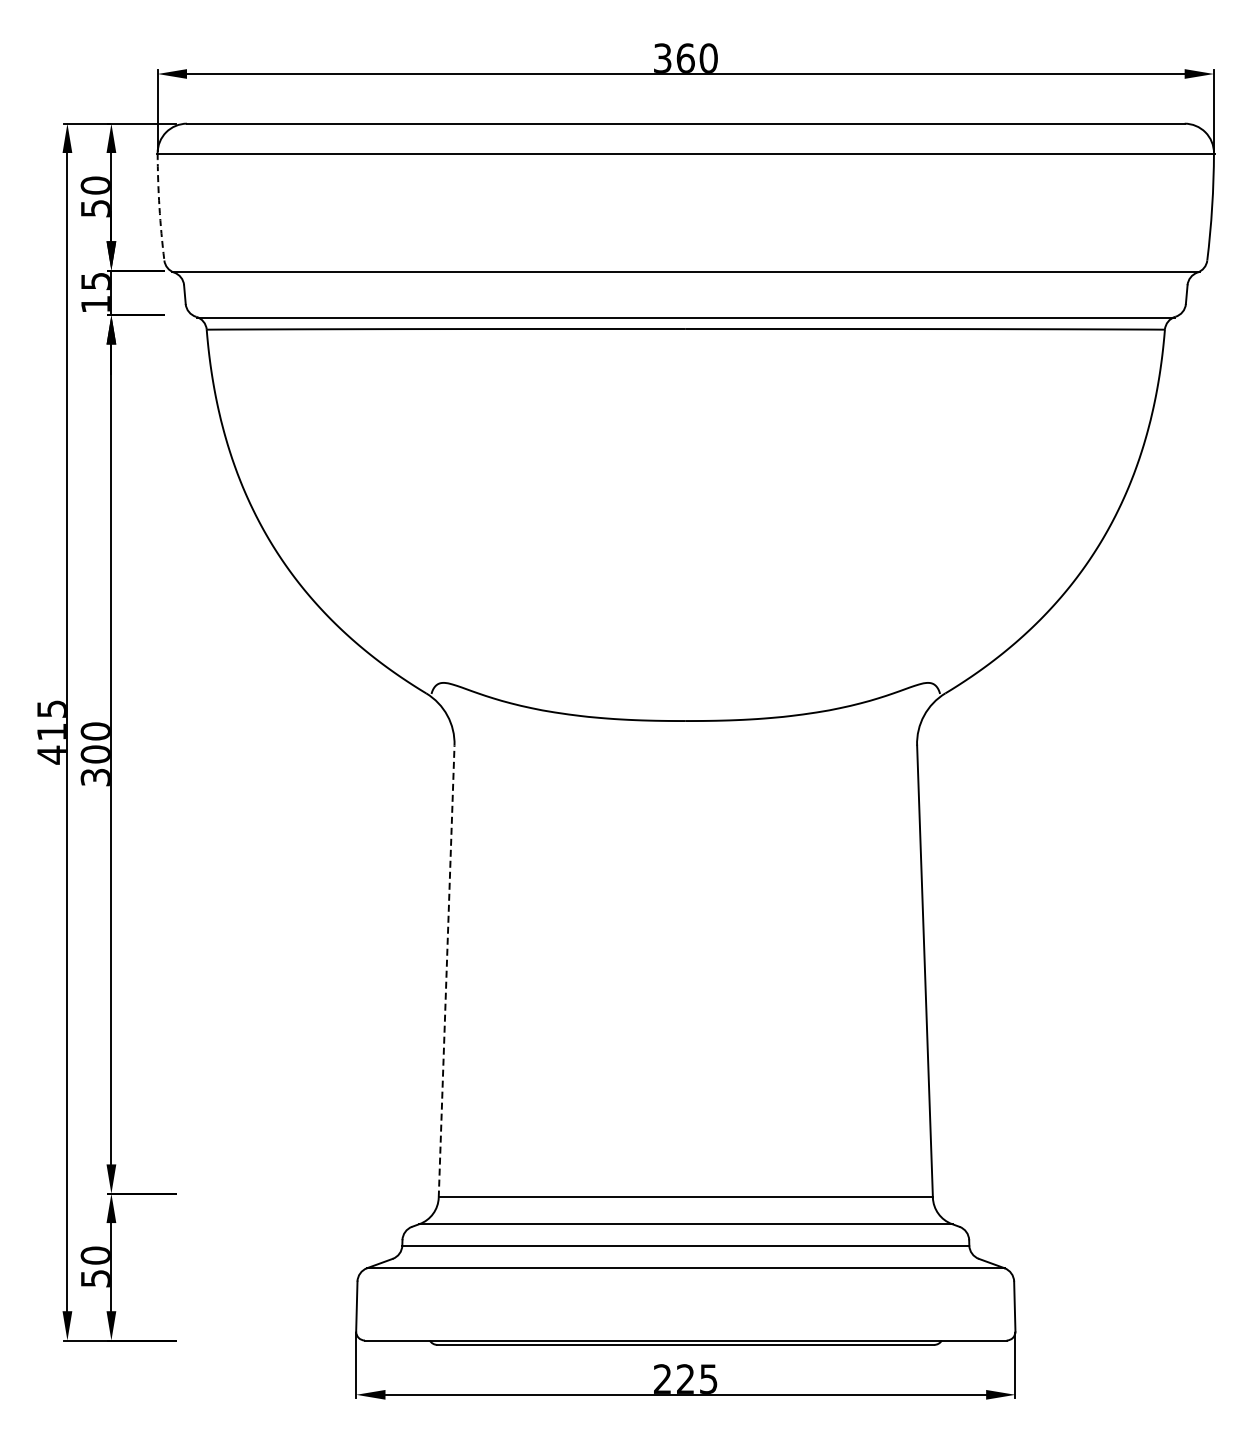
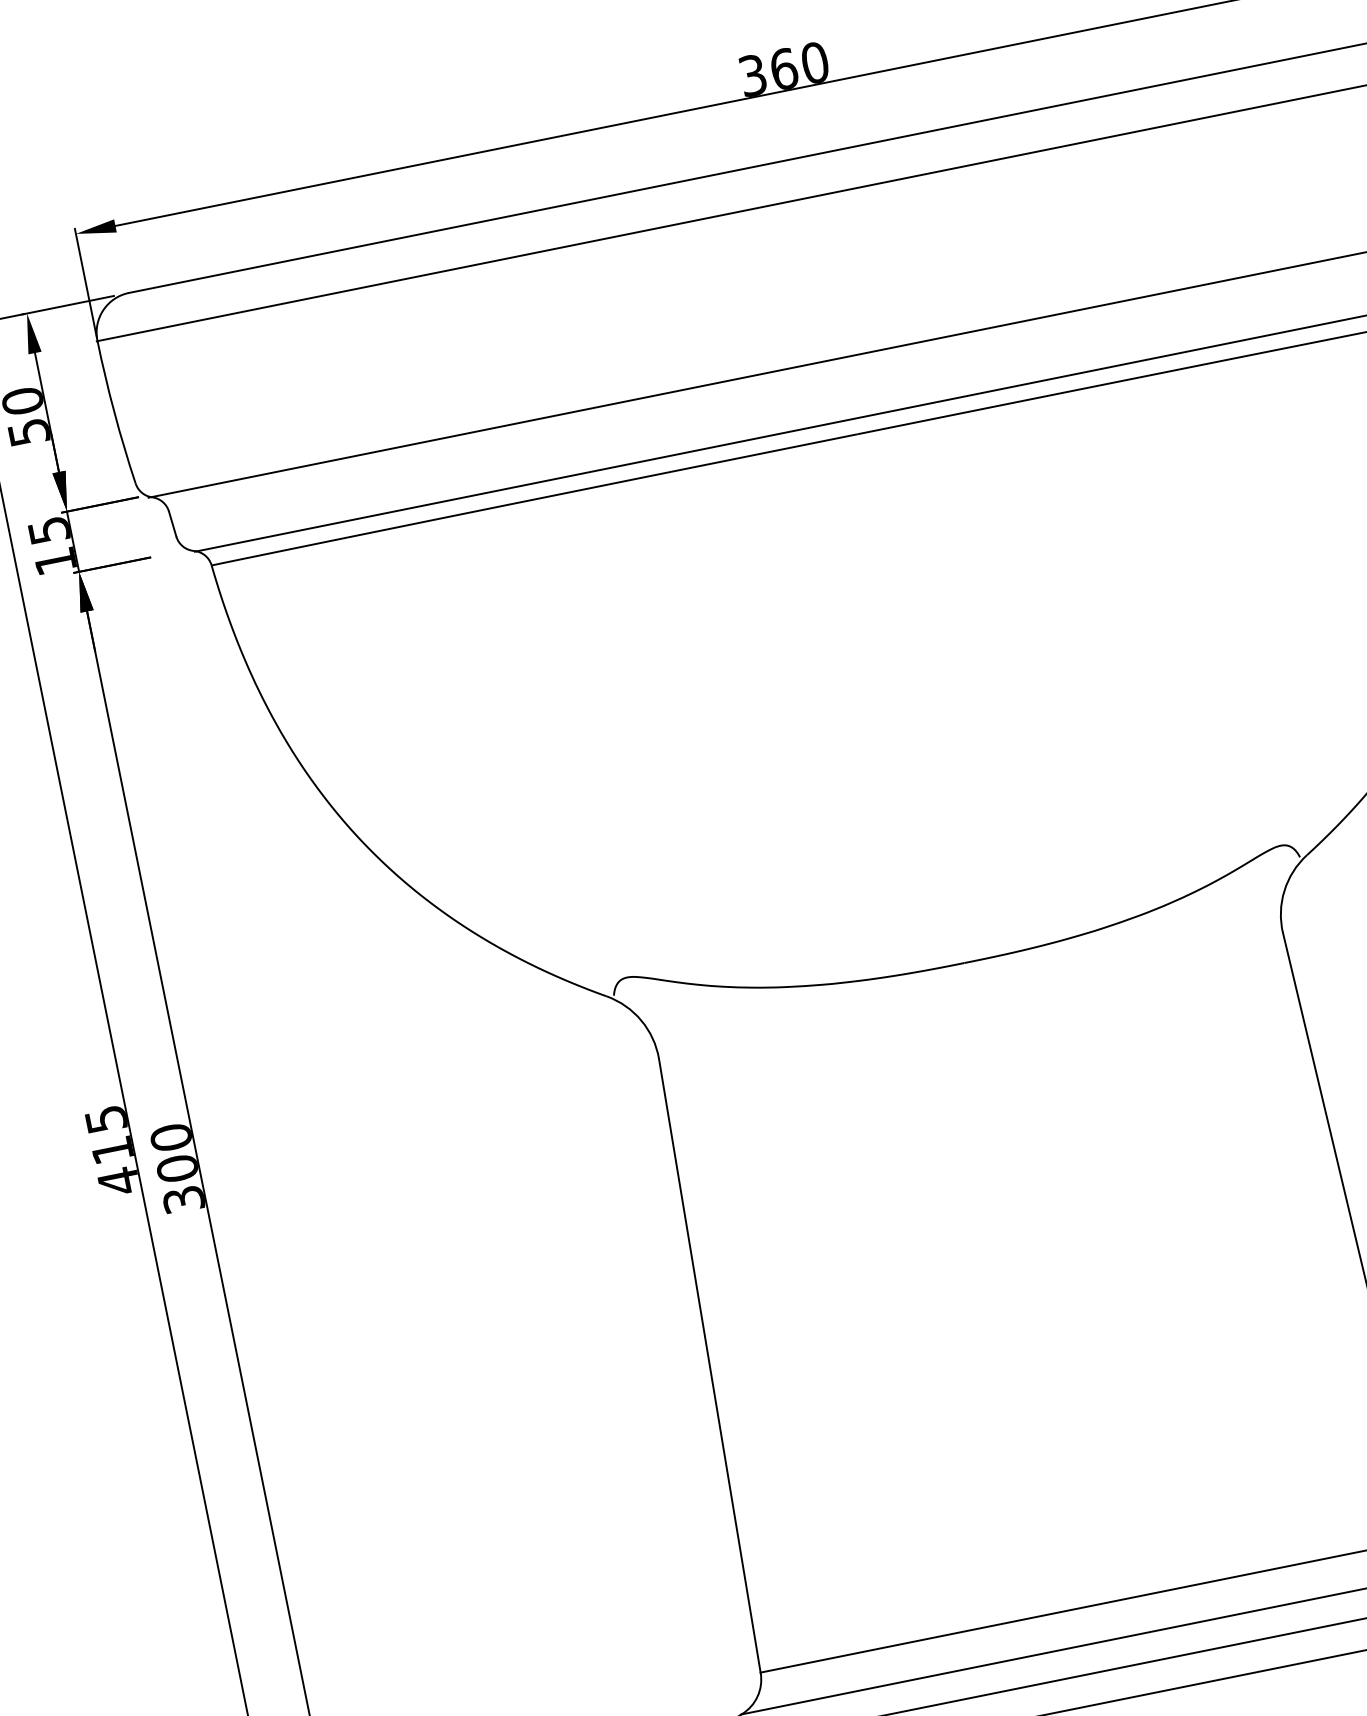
arc: (159, 206) -> (114, 412), dashed -> solid
line: (446, 971) -> (709, 1366), dashed -> solid

